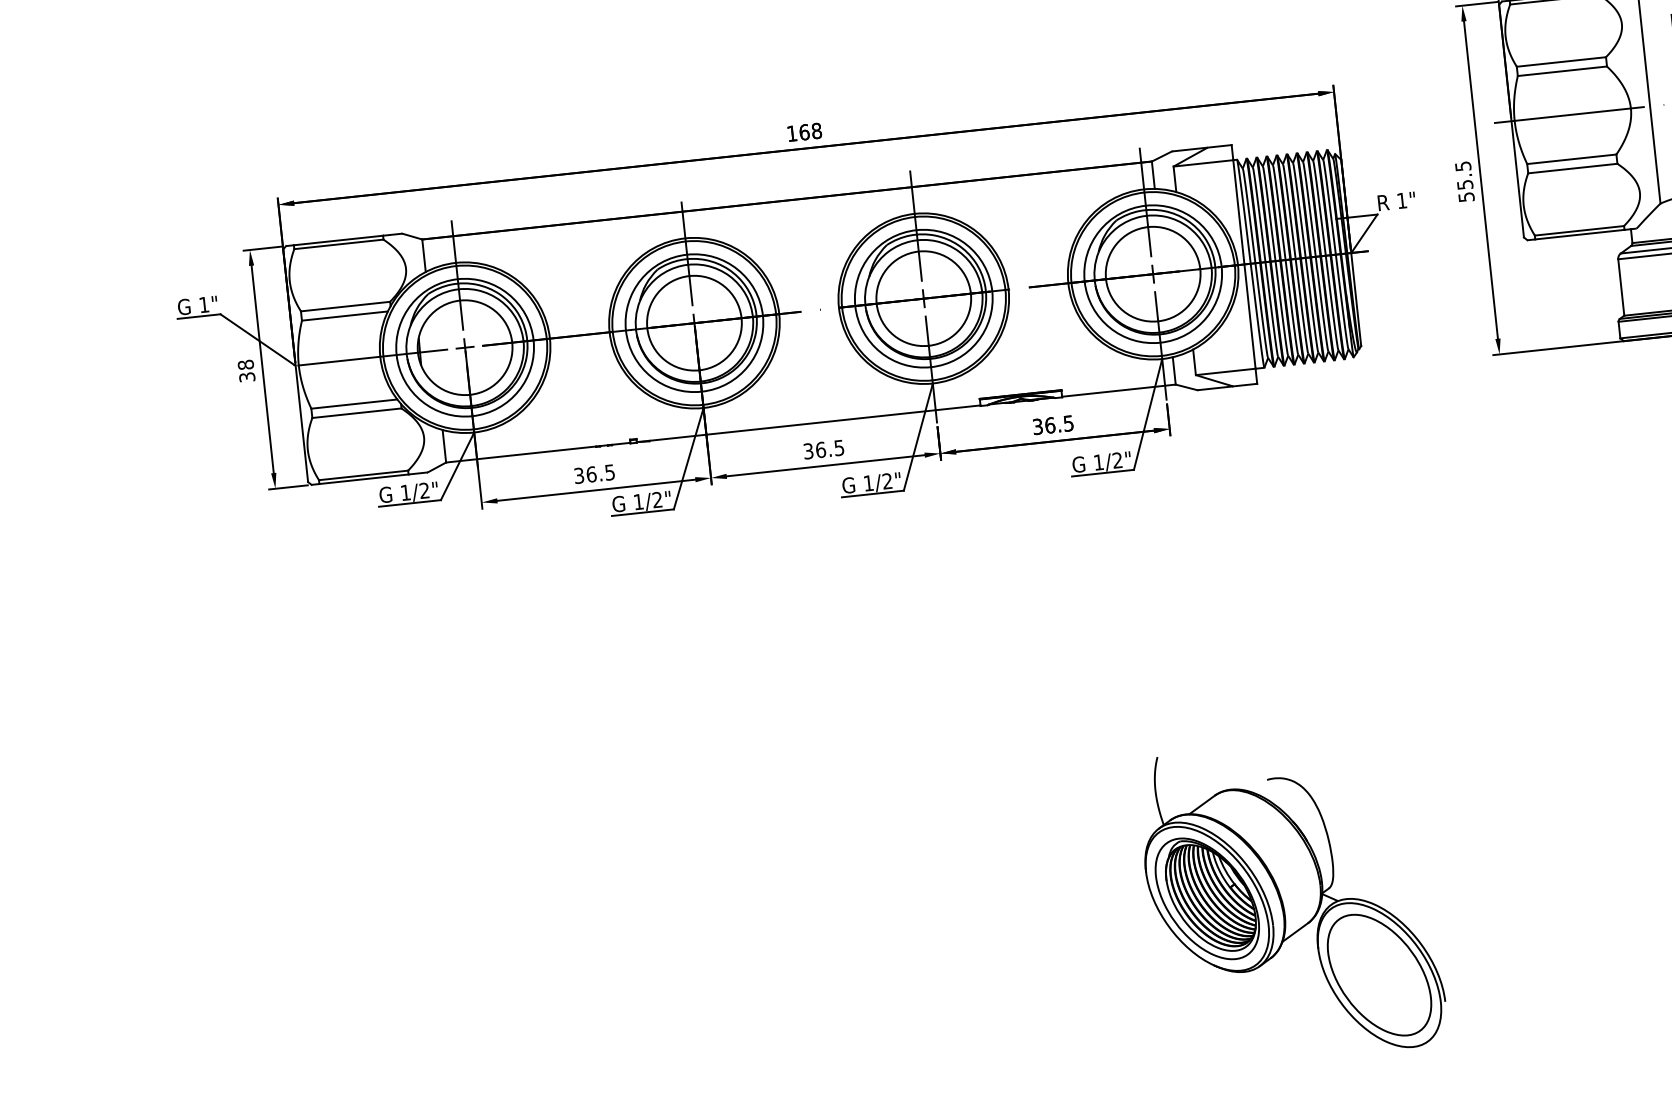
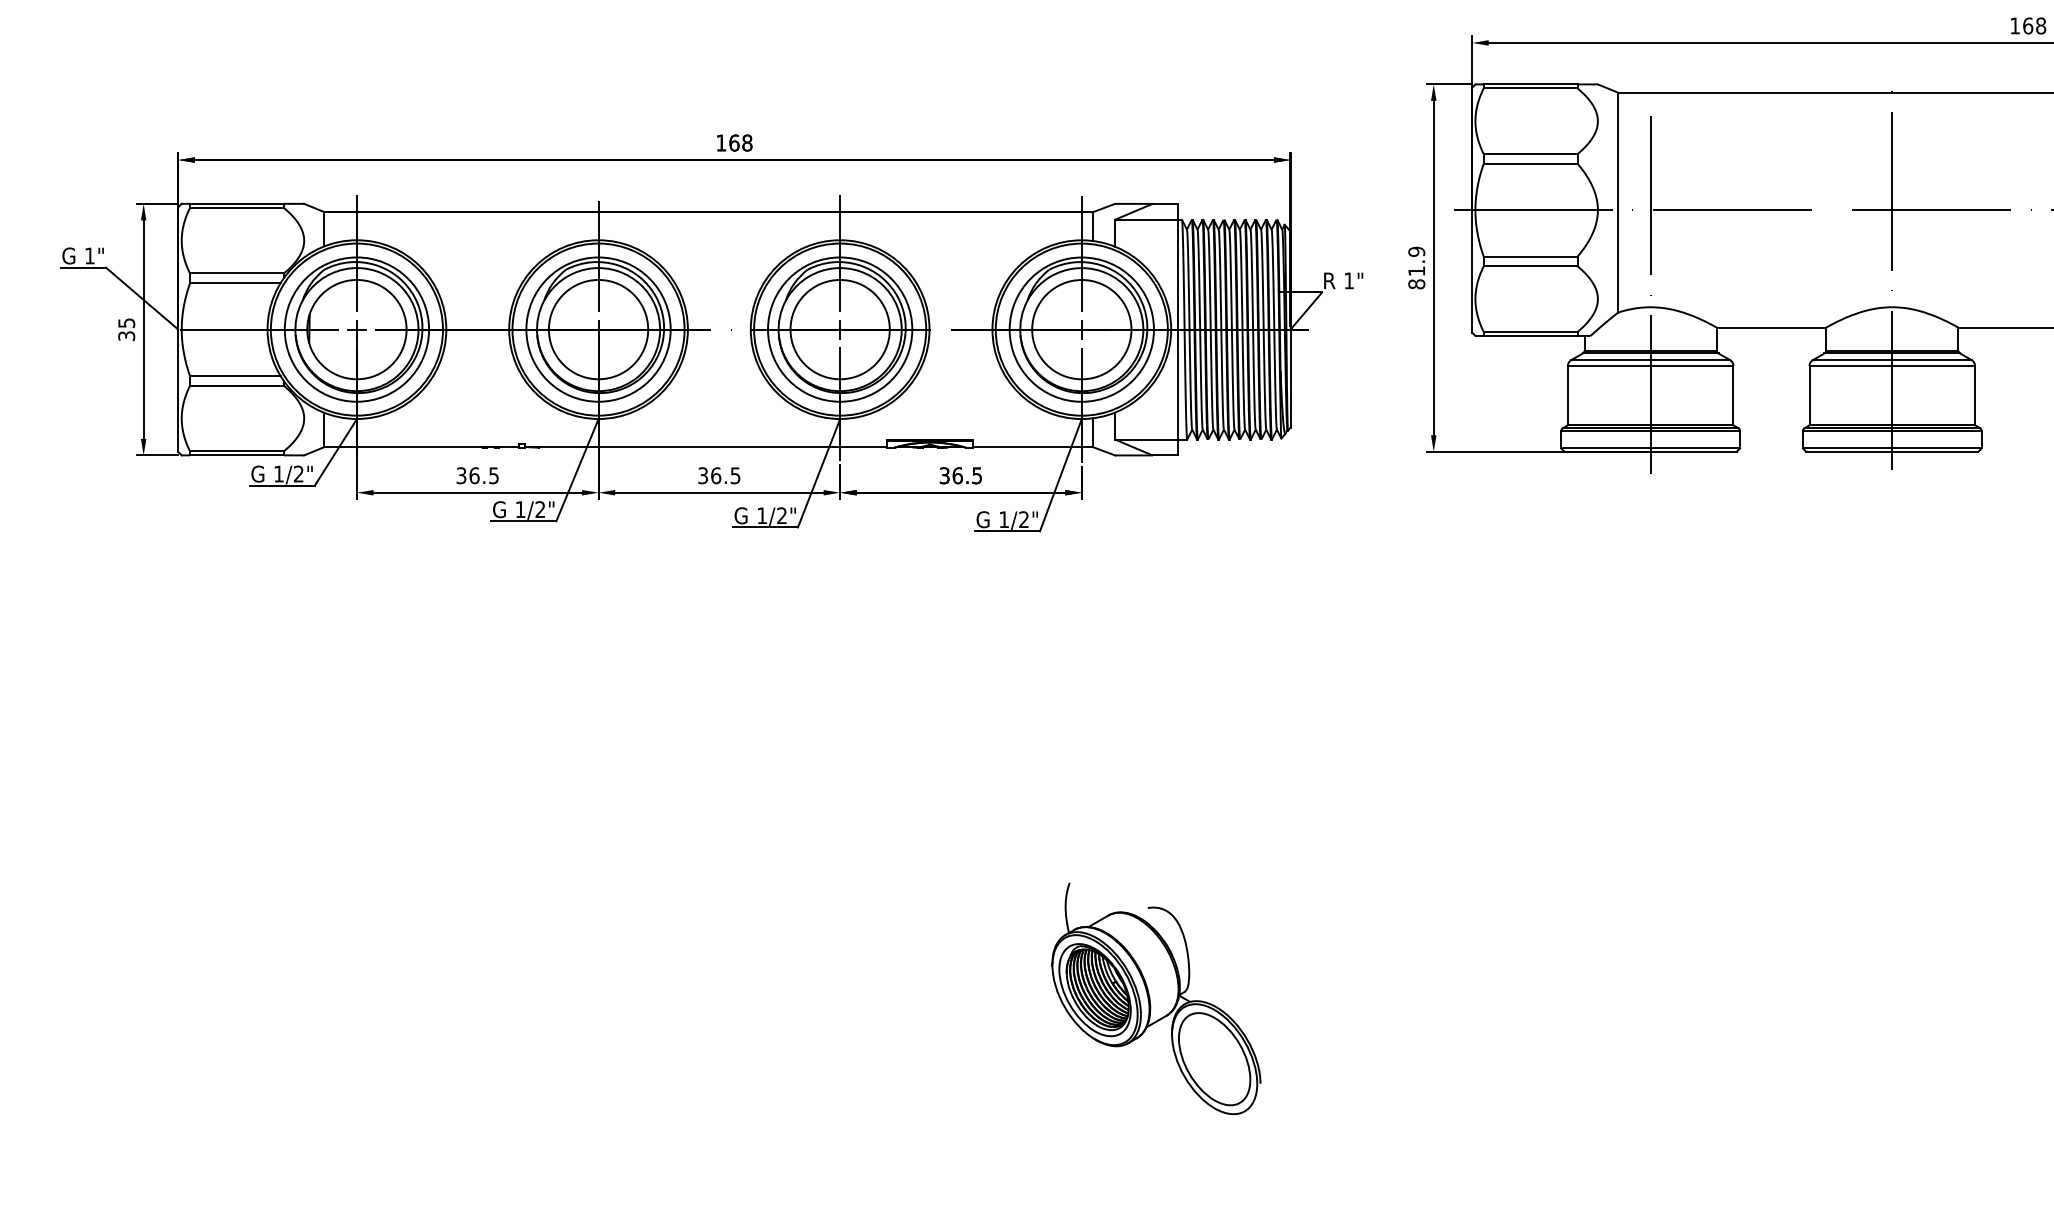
text: (1464, 181) -> (1416, 267), 55.5 -> 81.9
text: (245, 365) -> (126, 323), 38 -> 35
part: (1291, 901) -> (1156, 998), size x0.7

